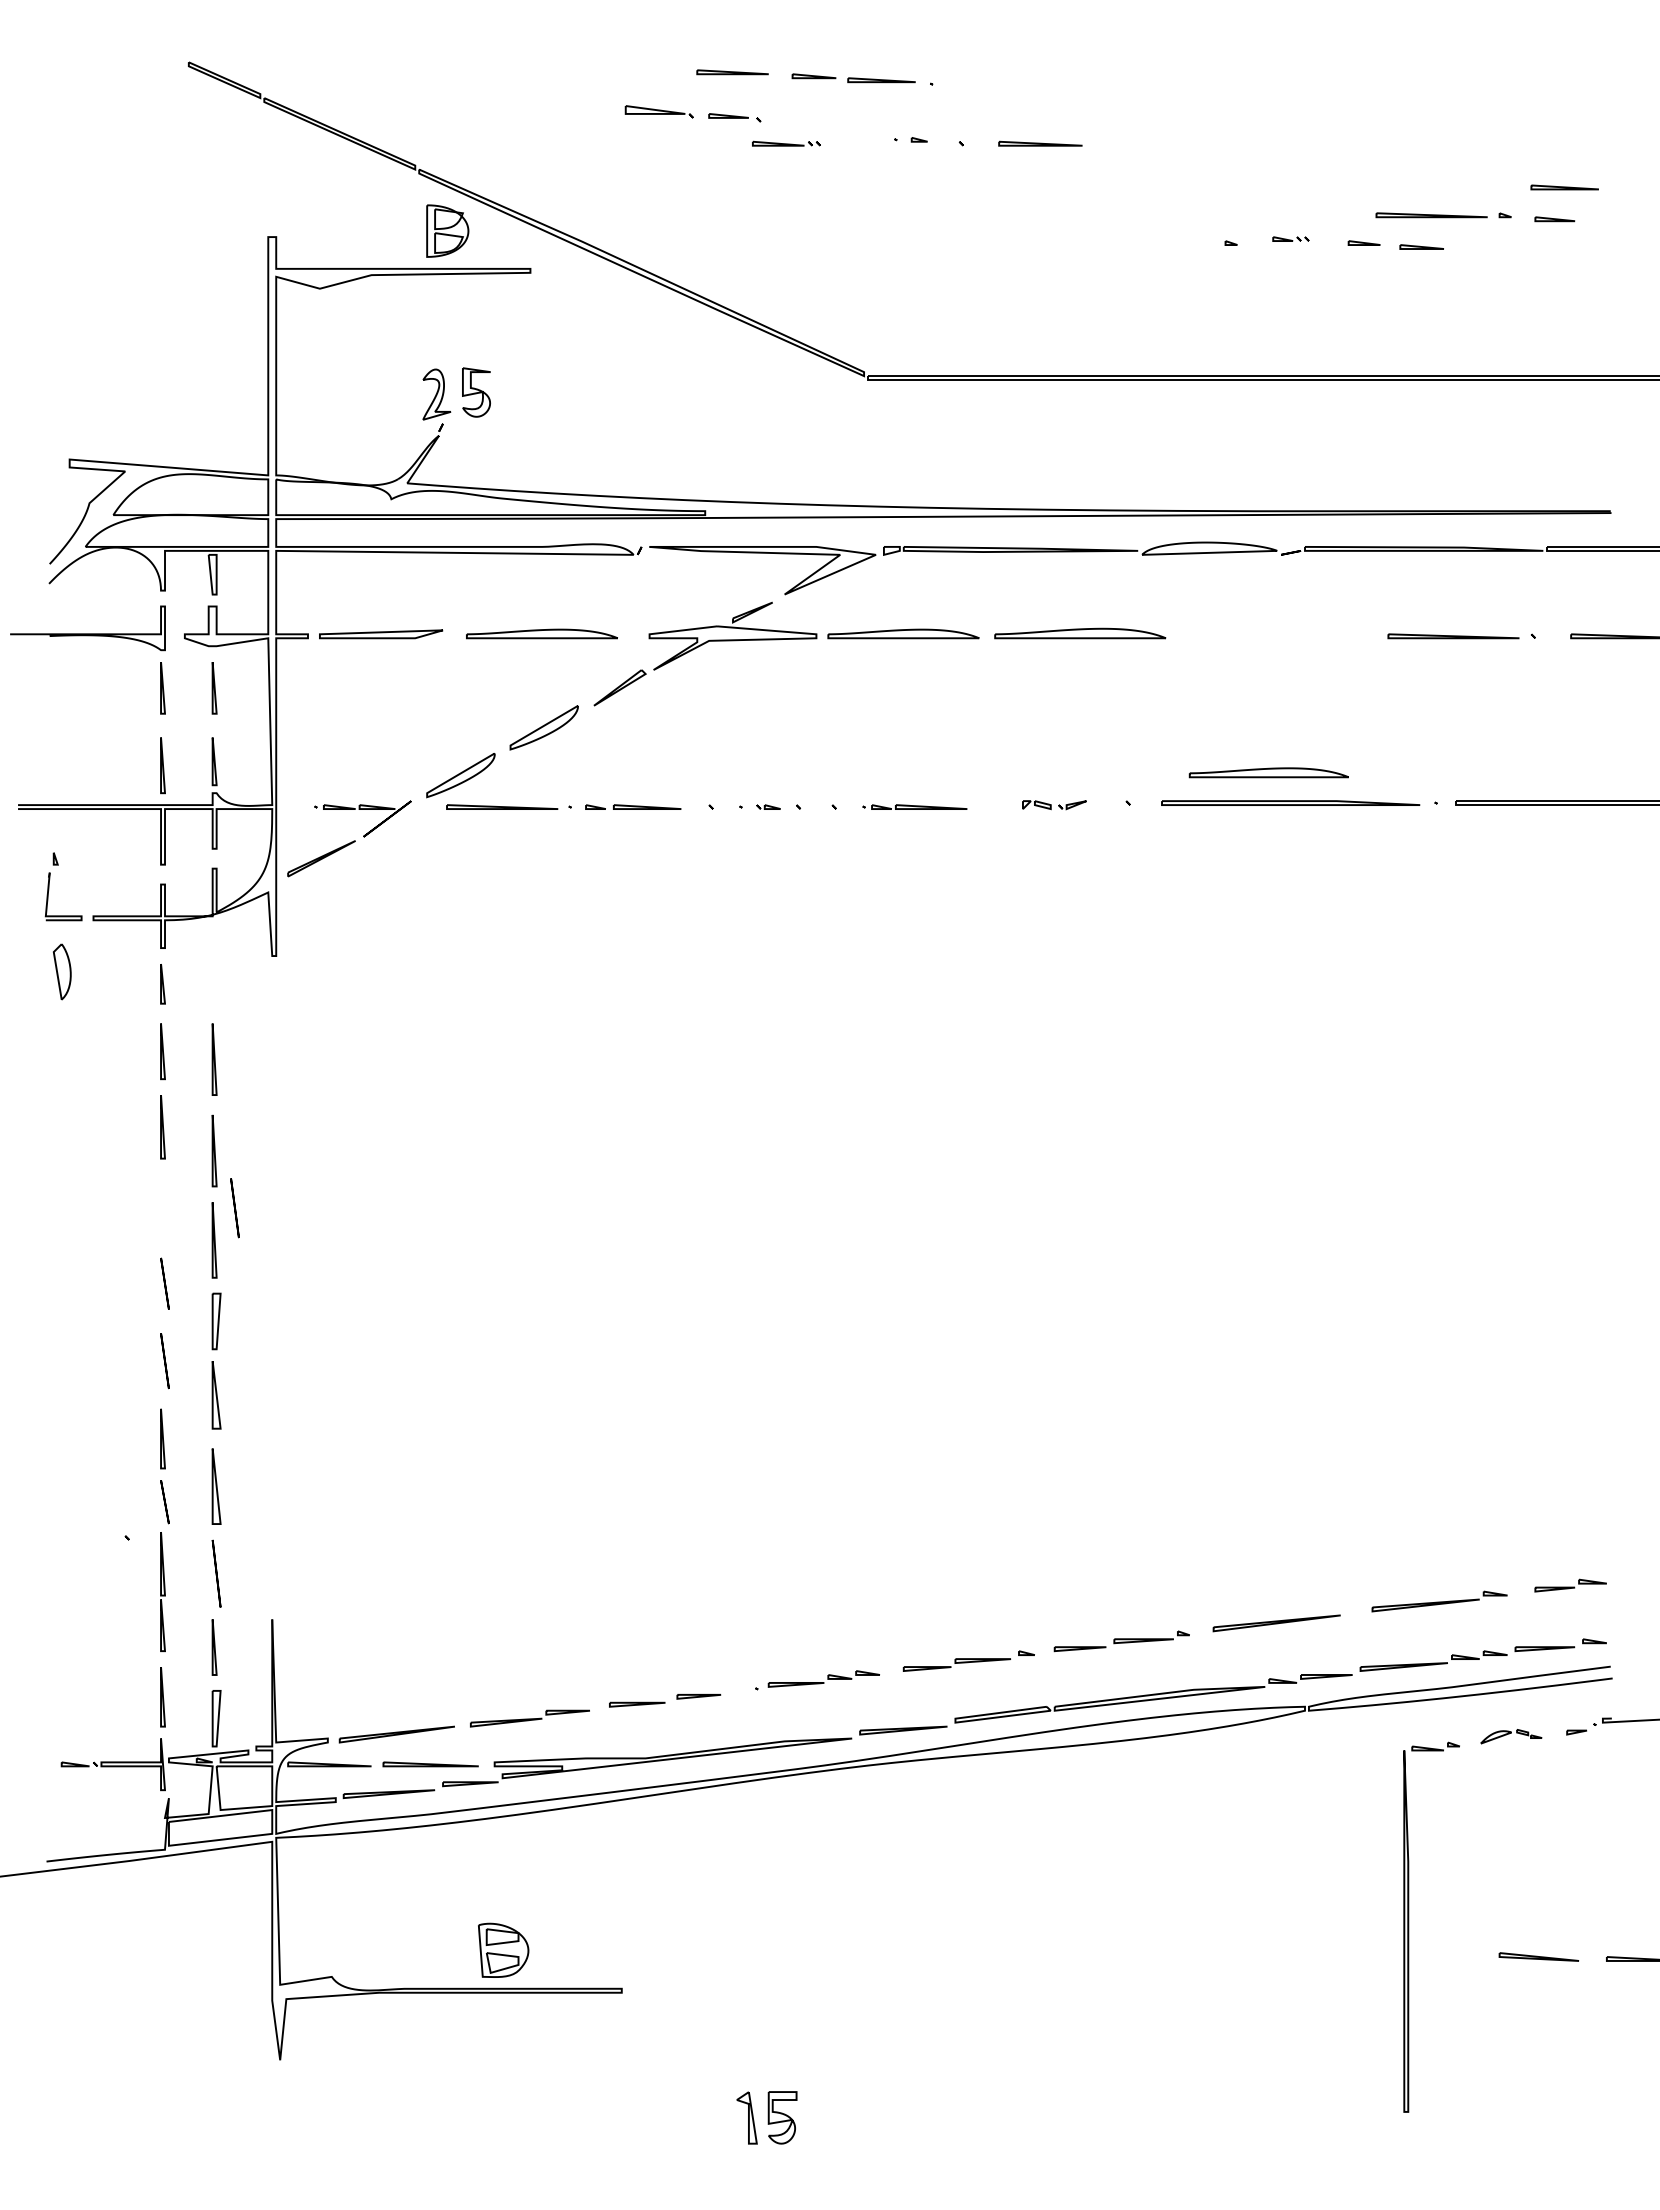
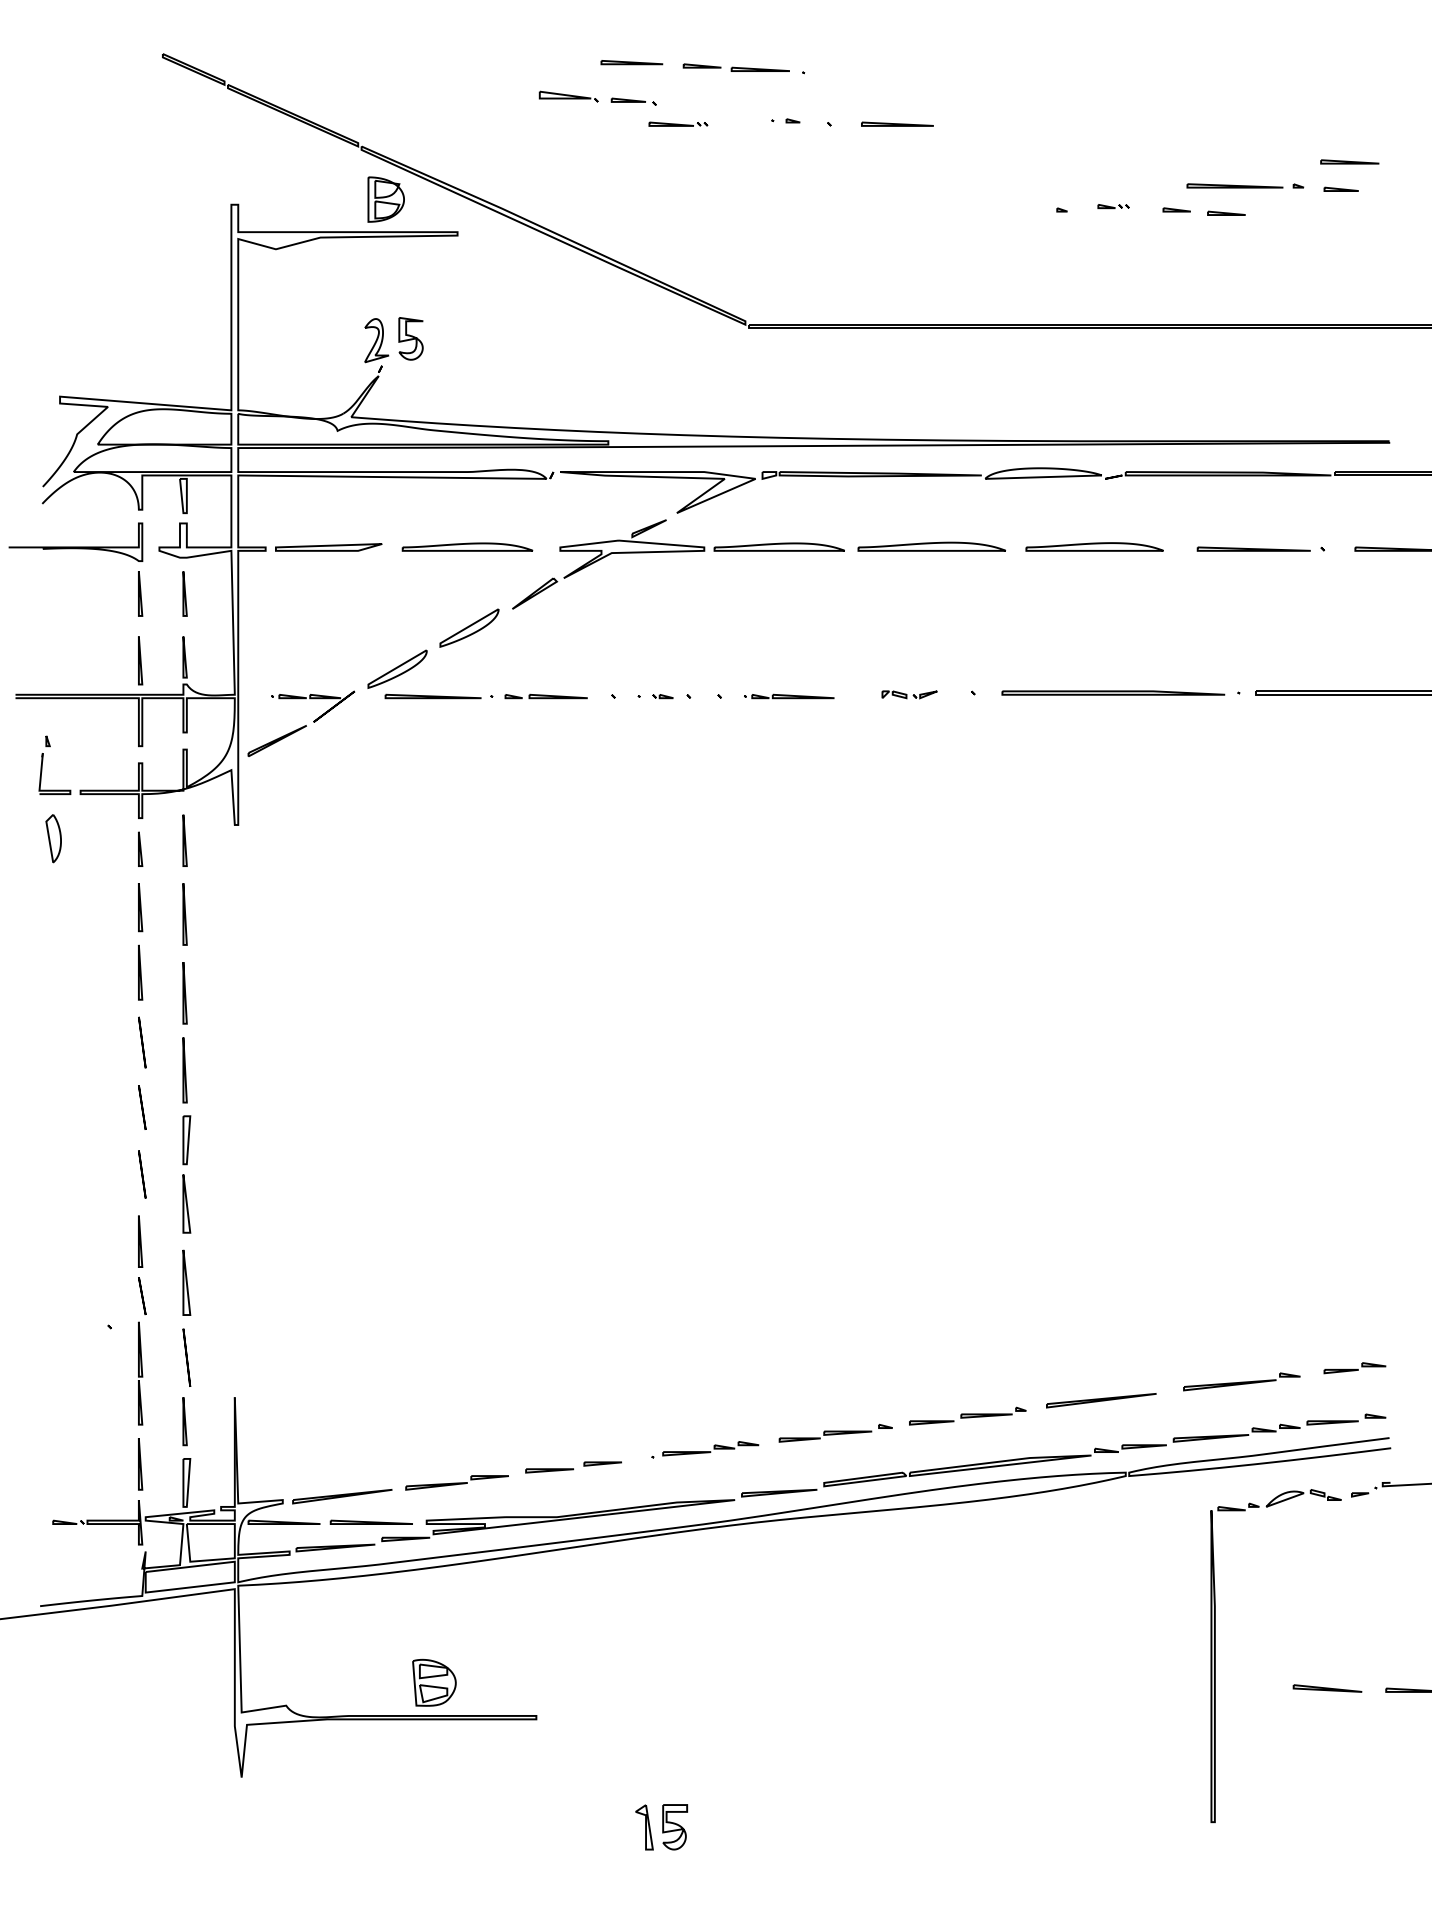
part: (1268, 772) -> (1094, 546), moved
part: (214, 974) -> (185, 840), added
line: (234, 1208) -> (141, 1042), moved
part: (1511, 1736) -> (1303, 1498), size x1.43

